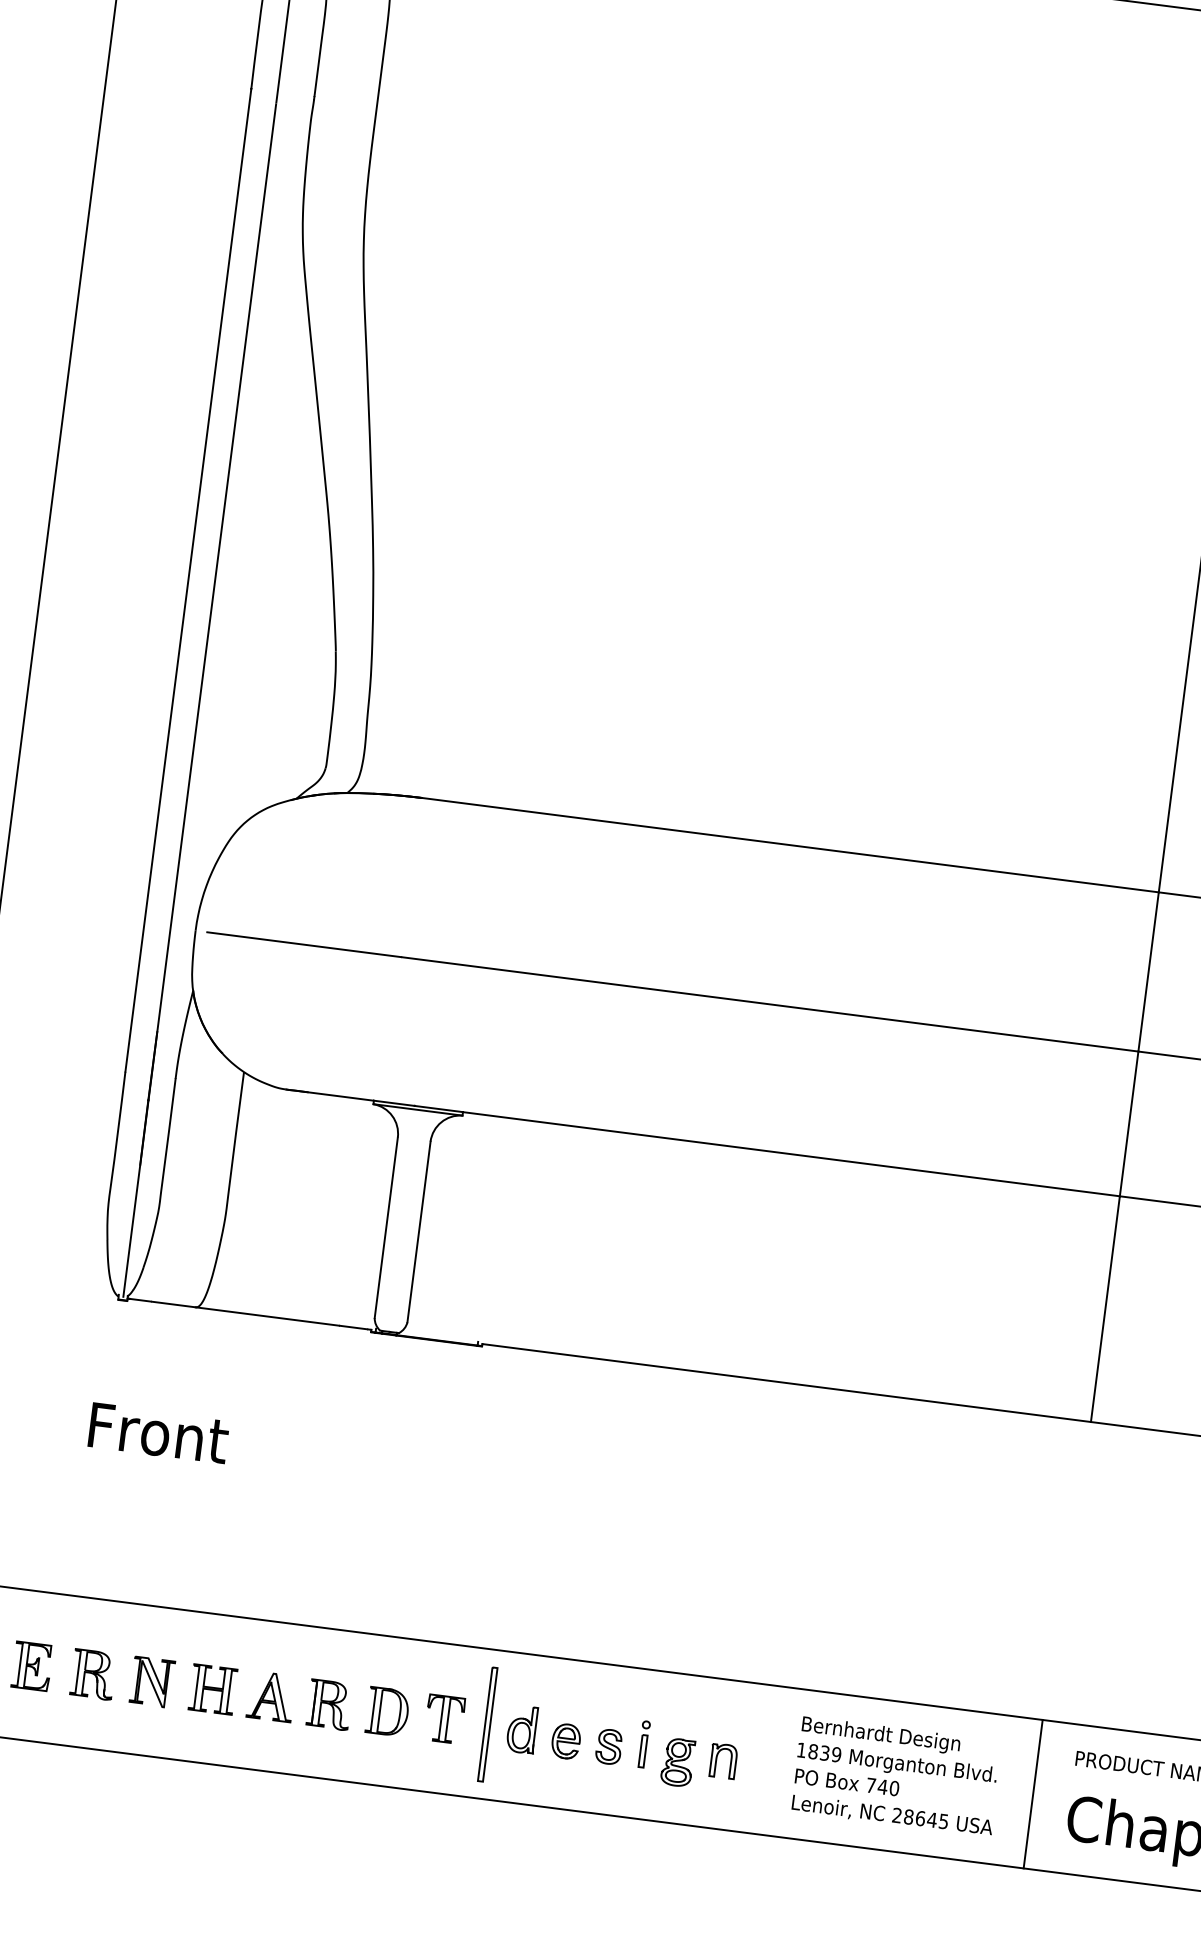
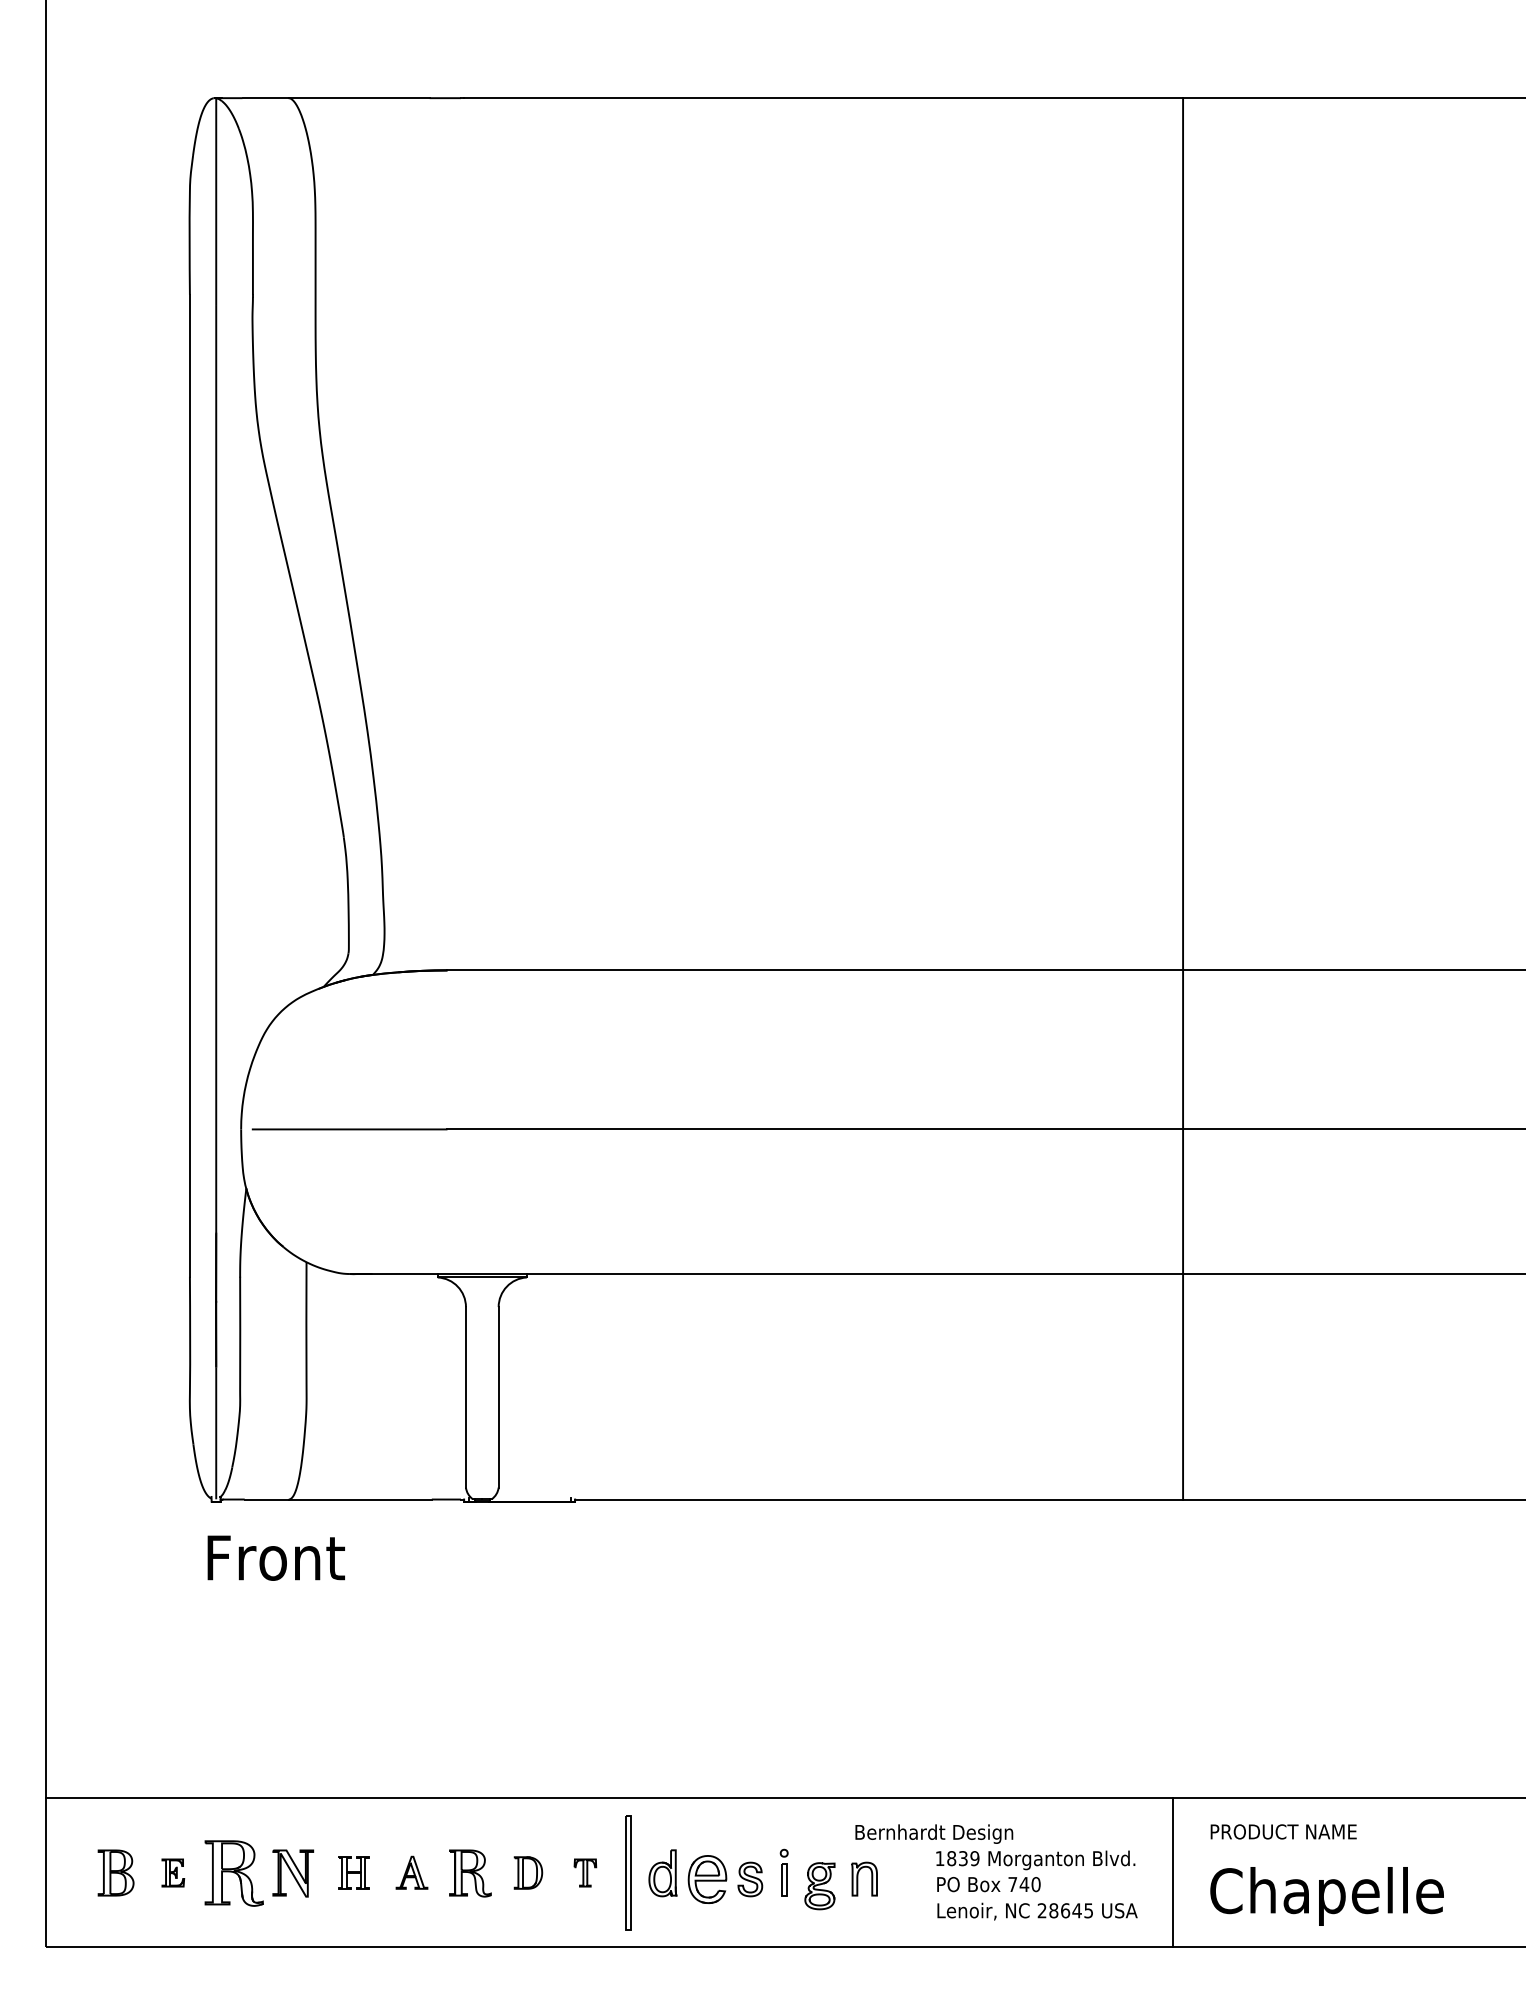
text: (158, 1432) -> (275, 1557), moved
part: (32, 1665) -> (173, 1872), size x0.6
part: (93, 1674) -> (234, 1873), size x1.4
part: (212, 1688) -> (353, 1872), size x0.7
part: (270, 1696) -> (411, 1872), size x0.7
part: (387, 1711) -> (528, 1872), size x0.7
part: (444, 1718) -> (585, 1872), size x0.6
text: (881, 1734) -> (934, 1833), moved
part: (566, 1741) -> (707, 1879), size x1.4

